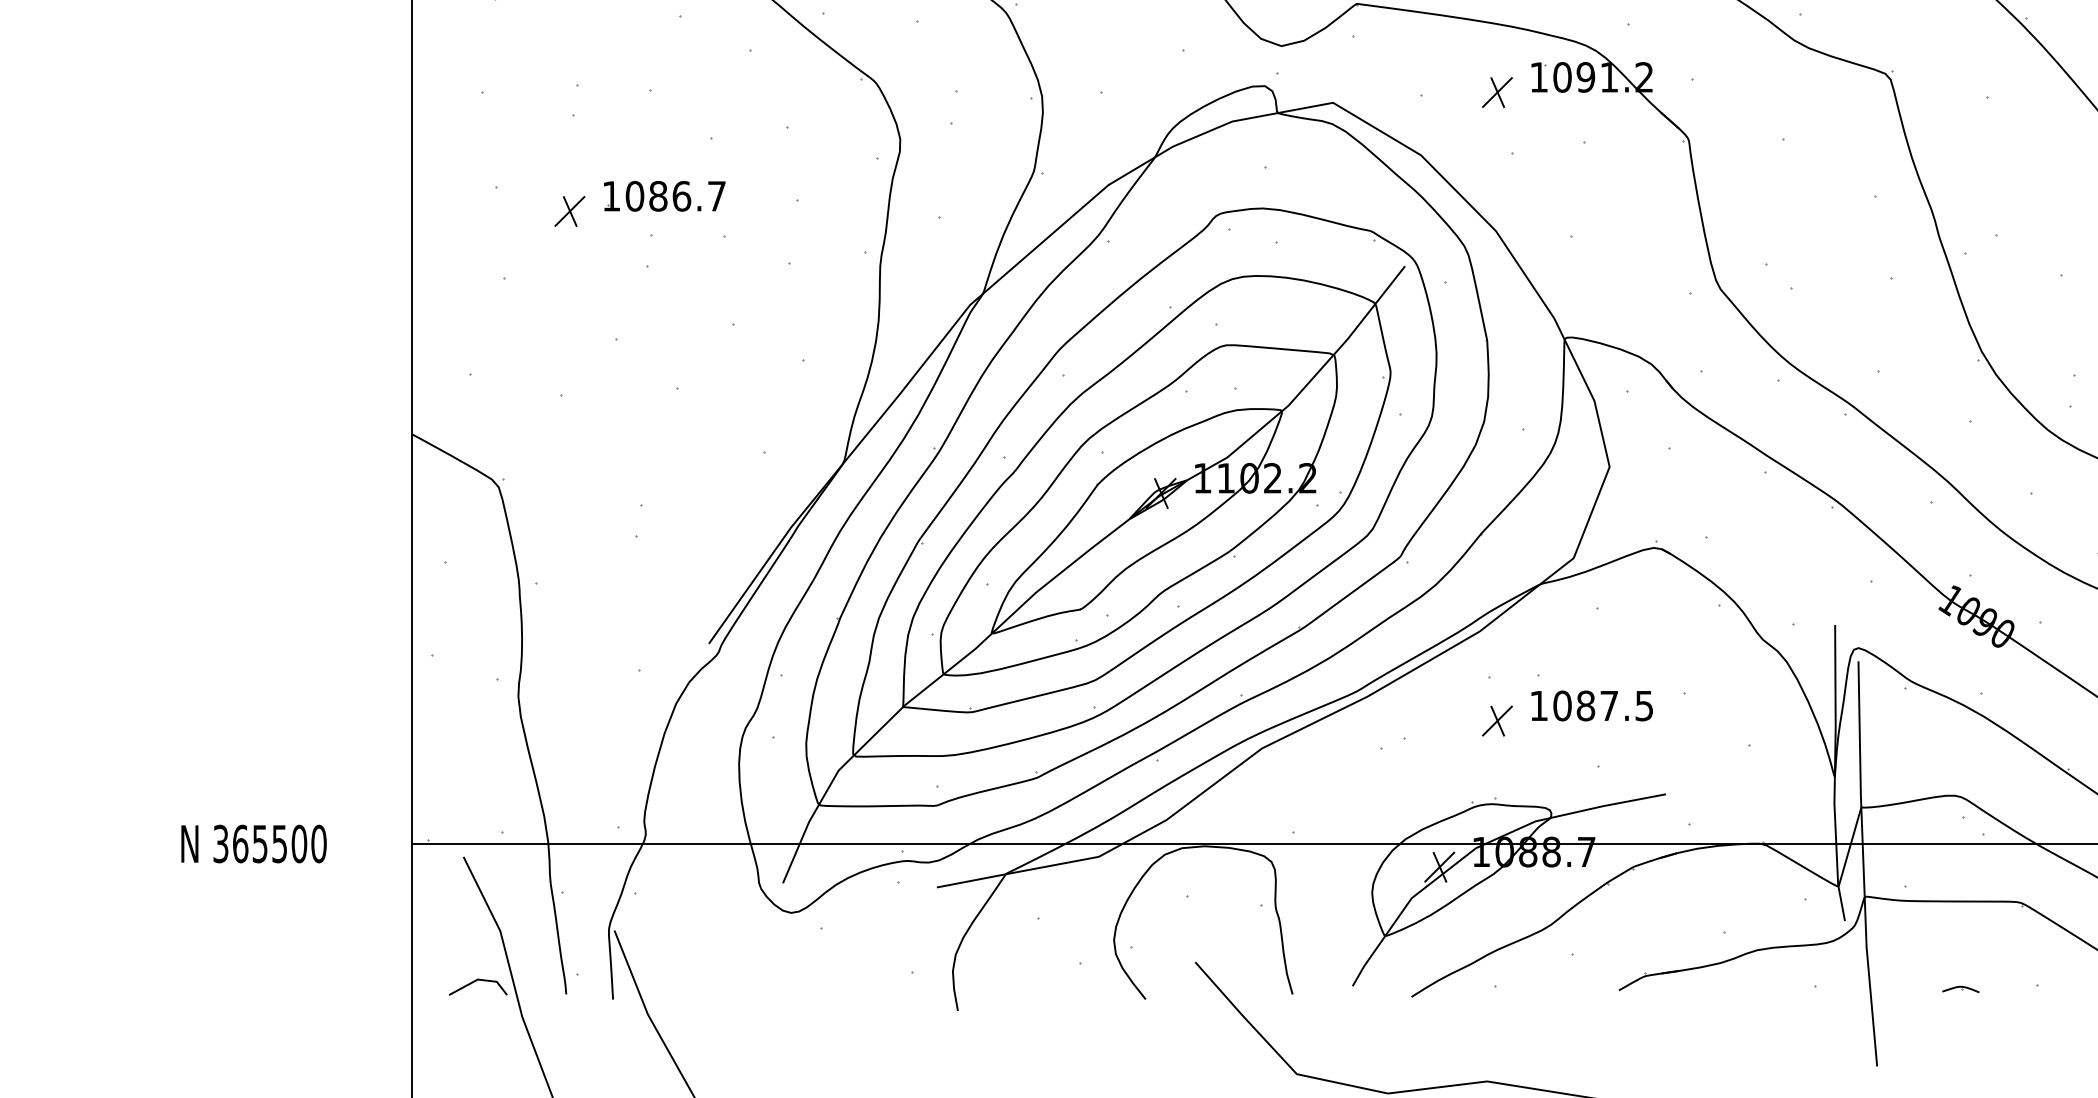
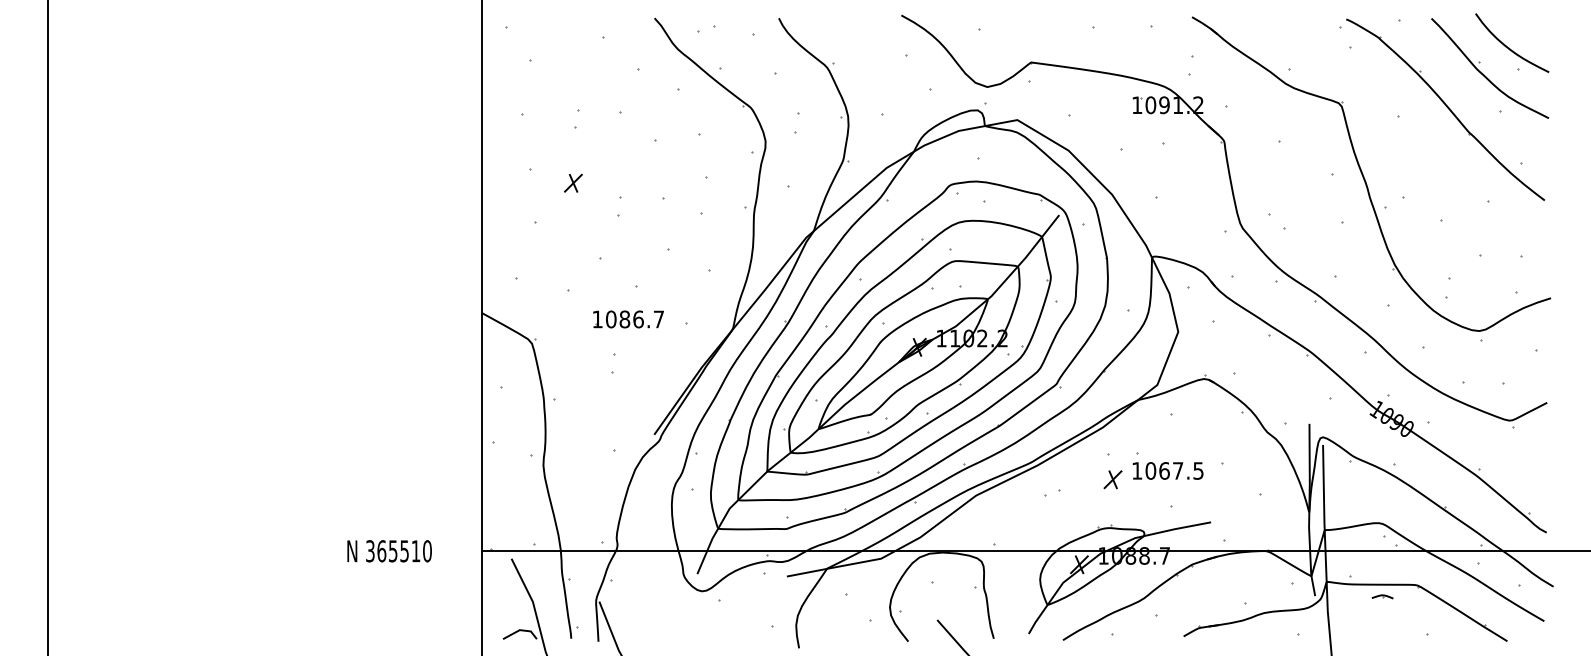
part: (1496, 91) -> (1112, 113), removed
part: (664, 196) -> (628, 319), moved
text: (1585, 705) -> (1164, 470), 1087.5 -> 1067.5
text: (298, 844) -> (415, 551), 365500 -> 365510
part: (1960, 988) -> (1382, 596), moved

